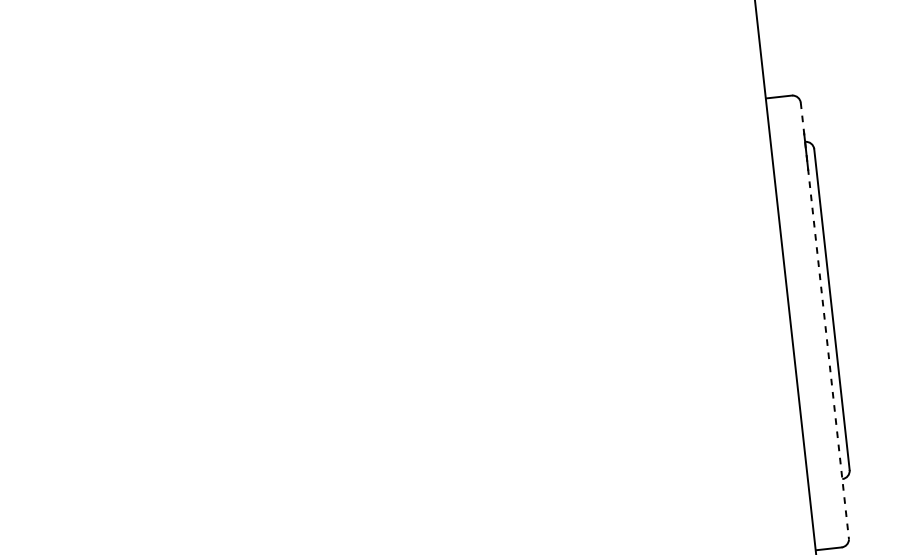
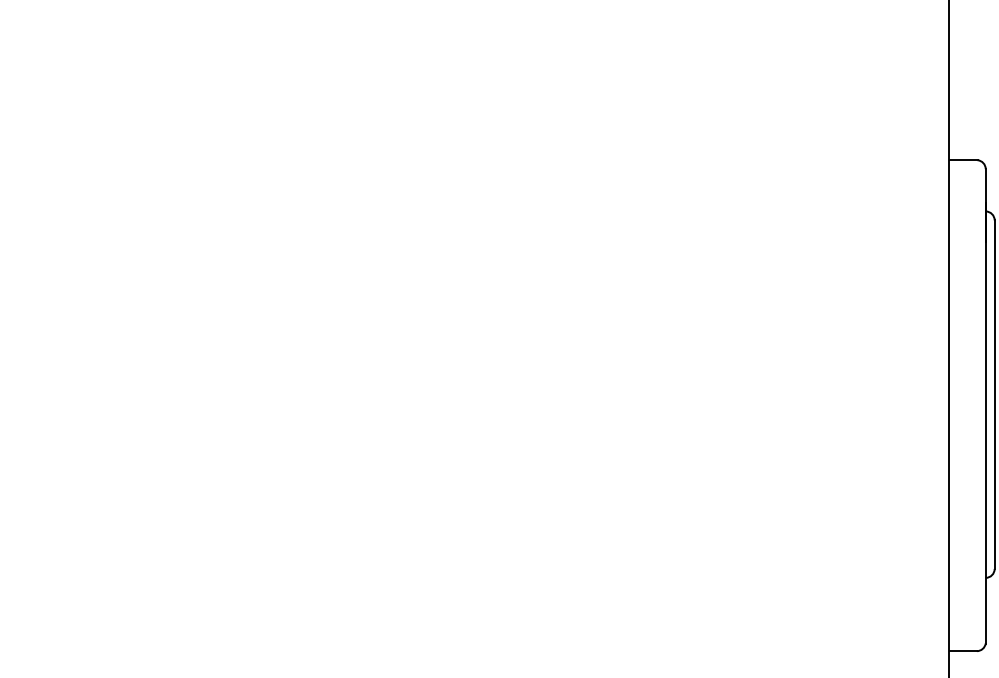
line: (824, 321) -> (985, 406), dashed -> solid

